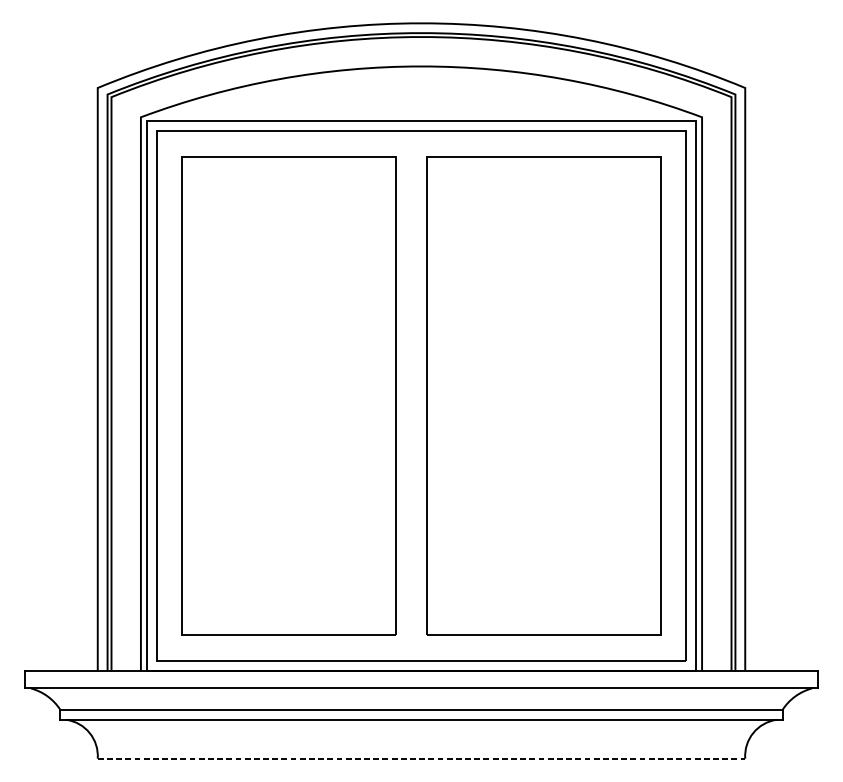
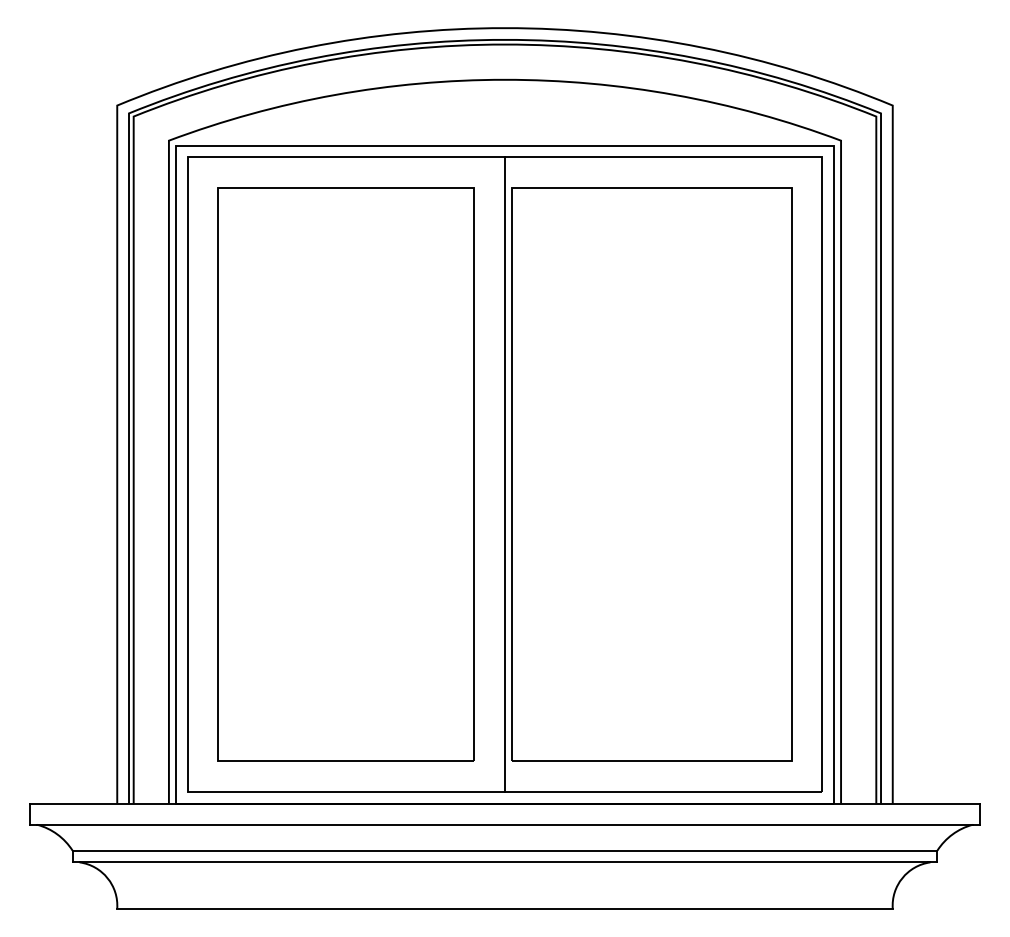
line: (421, 396) -> (505, 474), added
line: (421, 758) -> (505, 908), dashed -> solid

